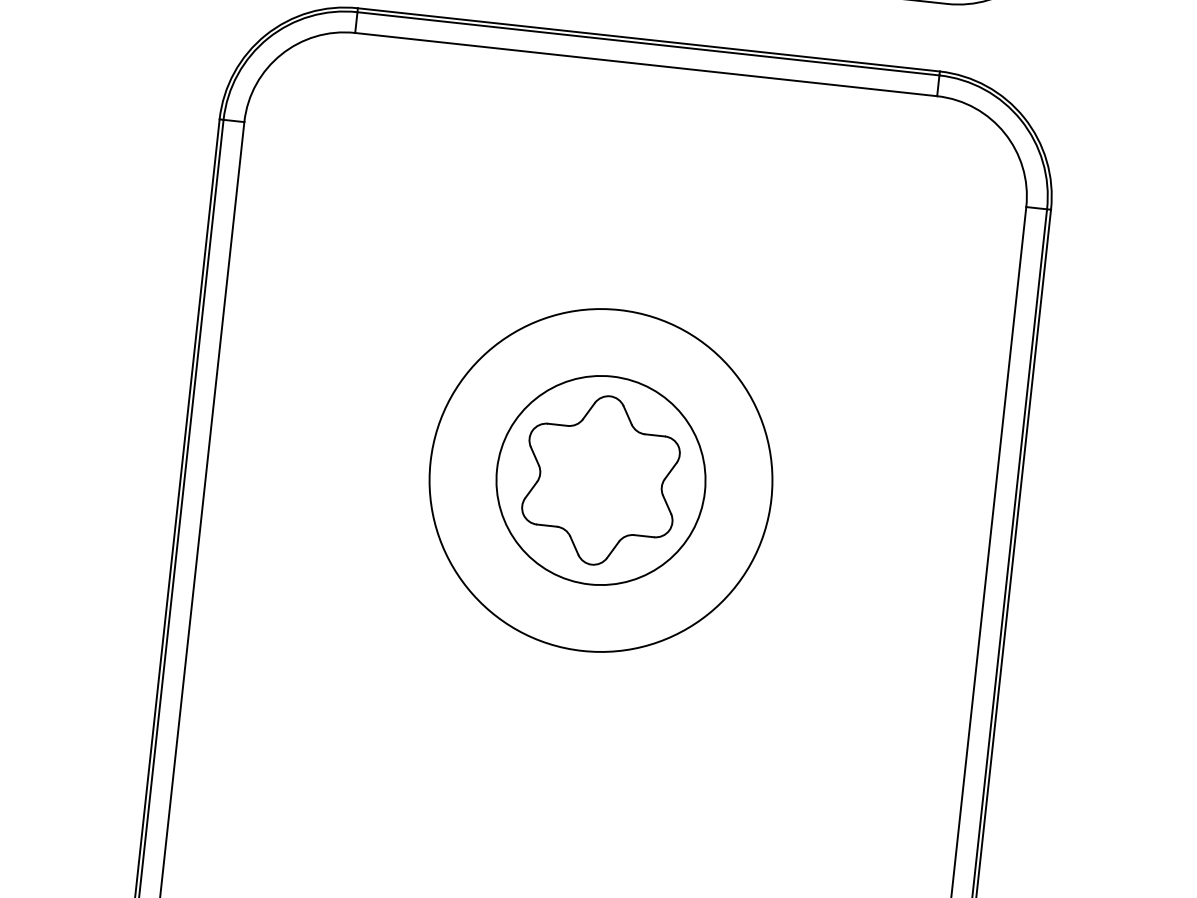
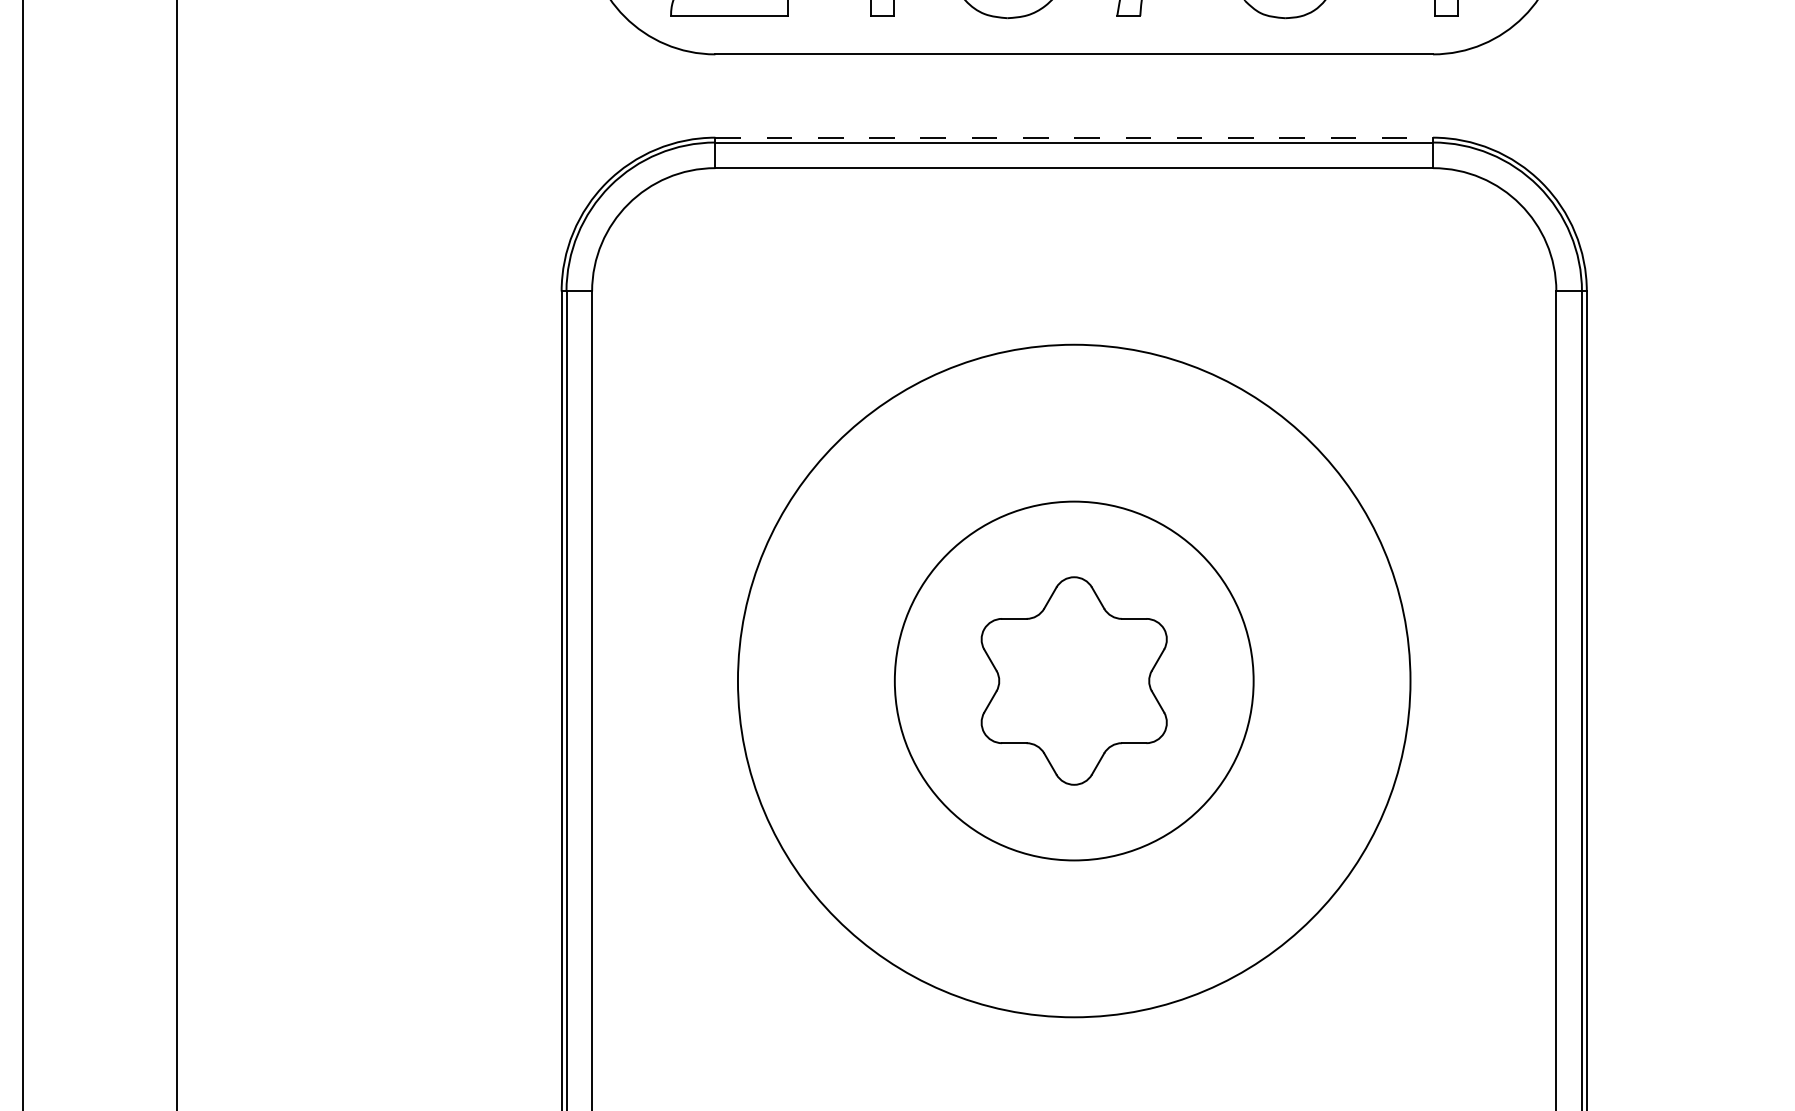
line: (649, 39) -> (1074, 137), solid -> dashed
circle: (601, 480) -> (1074, 680), size x1.4
circle: (601, 480) -> (1074, 680), size x1.6

